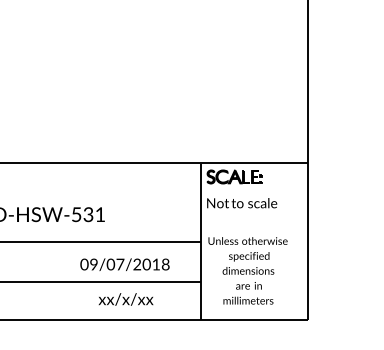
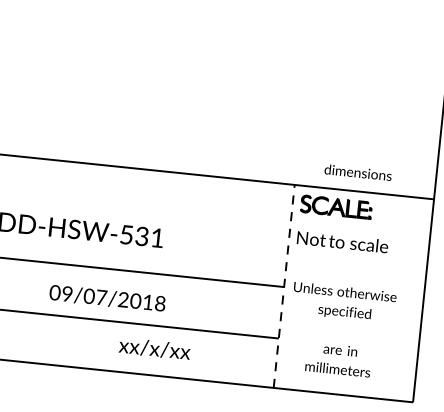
line: (200, 241) -> (283, 286), solid -> dashed
text: (124, 264) -> (106, 298), moved
text: (248, 270) -> (358, 172), moved
text: (125, 299) -> (154, 348), moved

